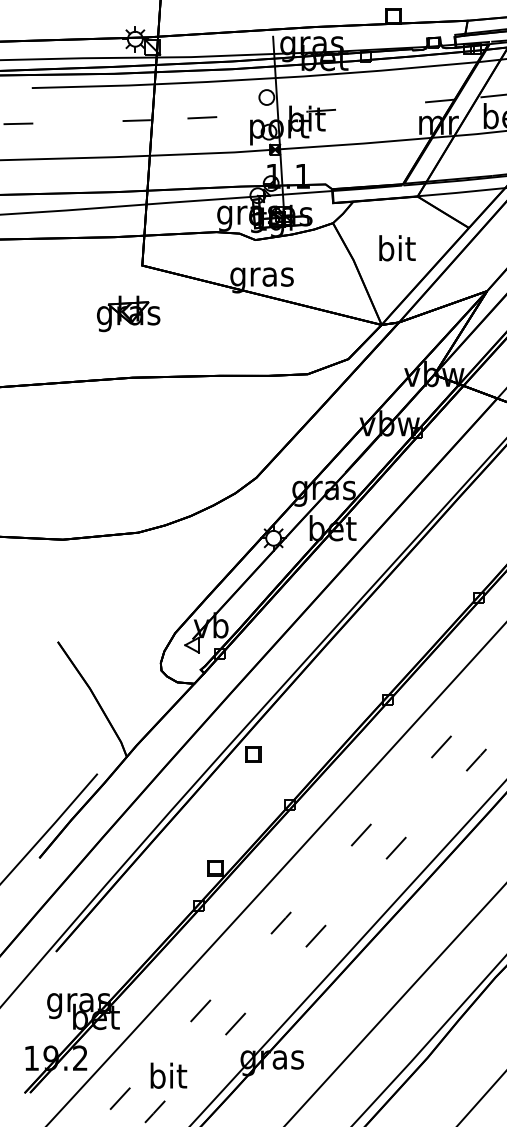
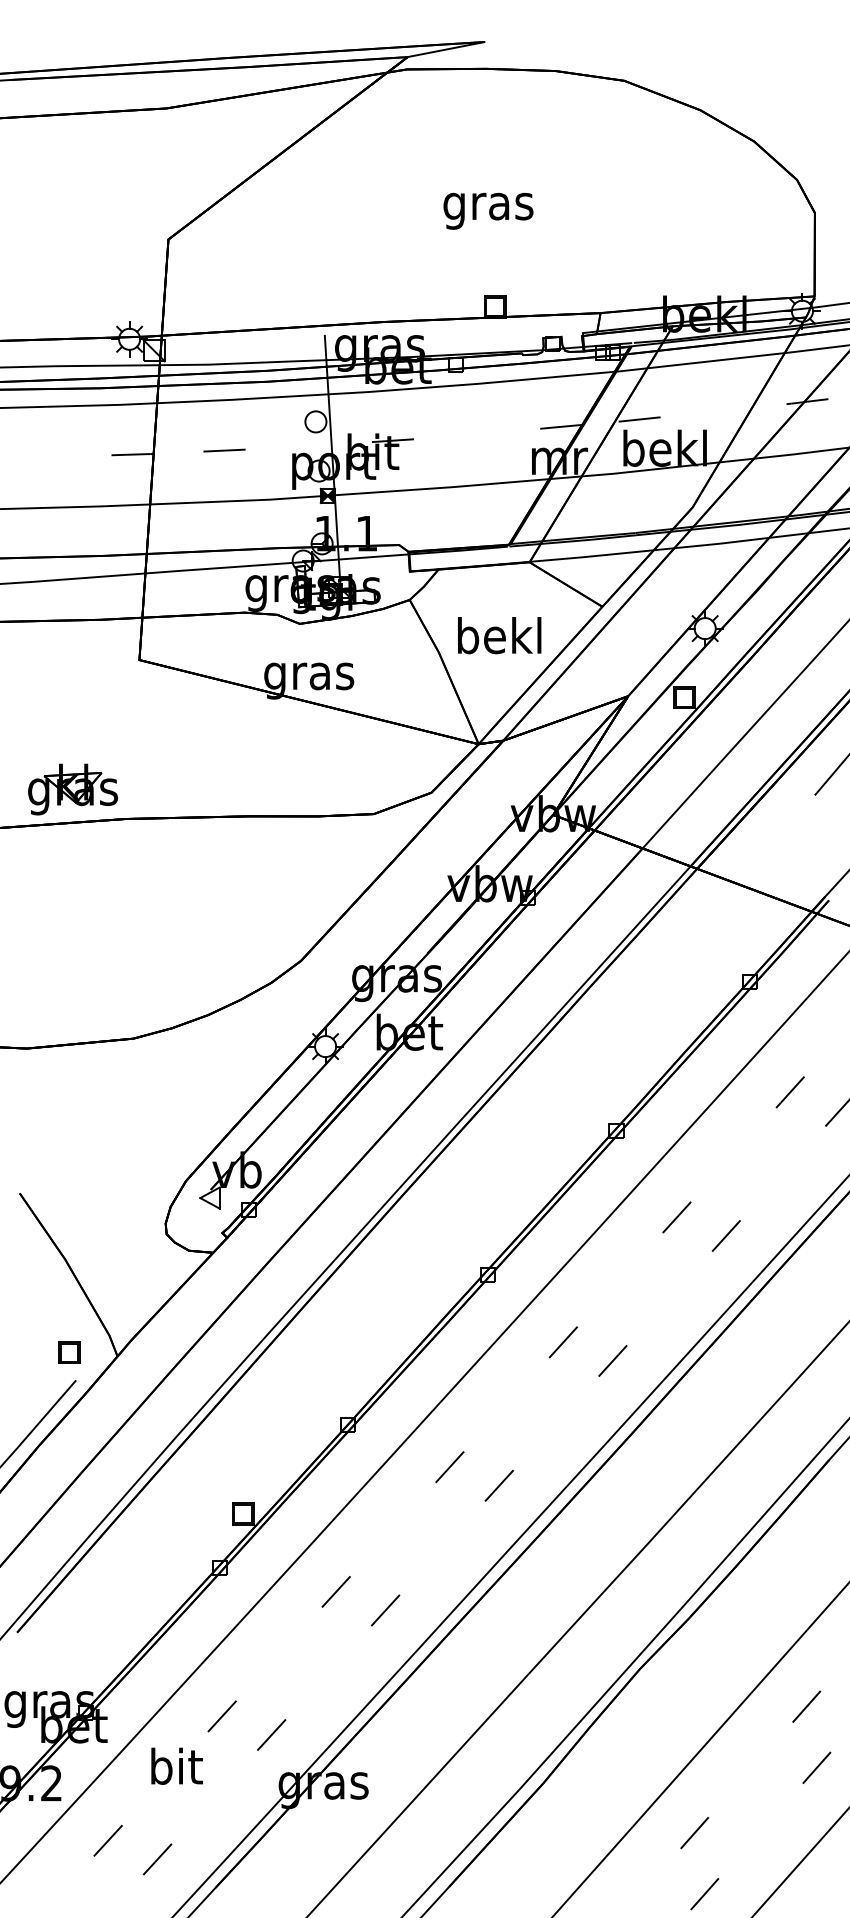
text: (396, 248) -> (499, 635), bit -> bekl
part: (128, 313) -> (72, 789), moved
part: (253, 754) -> (69, 1352), moved
text: (168, 1075) -> (176, 1765), moved

